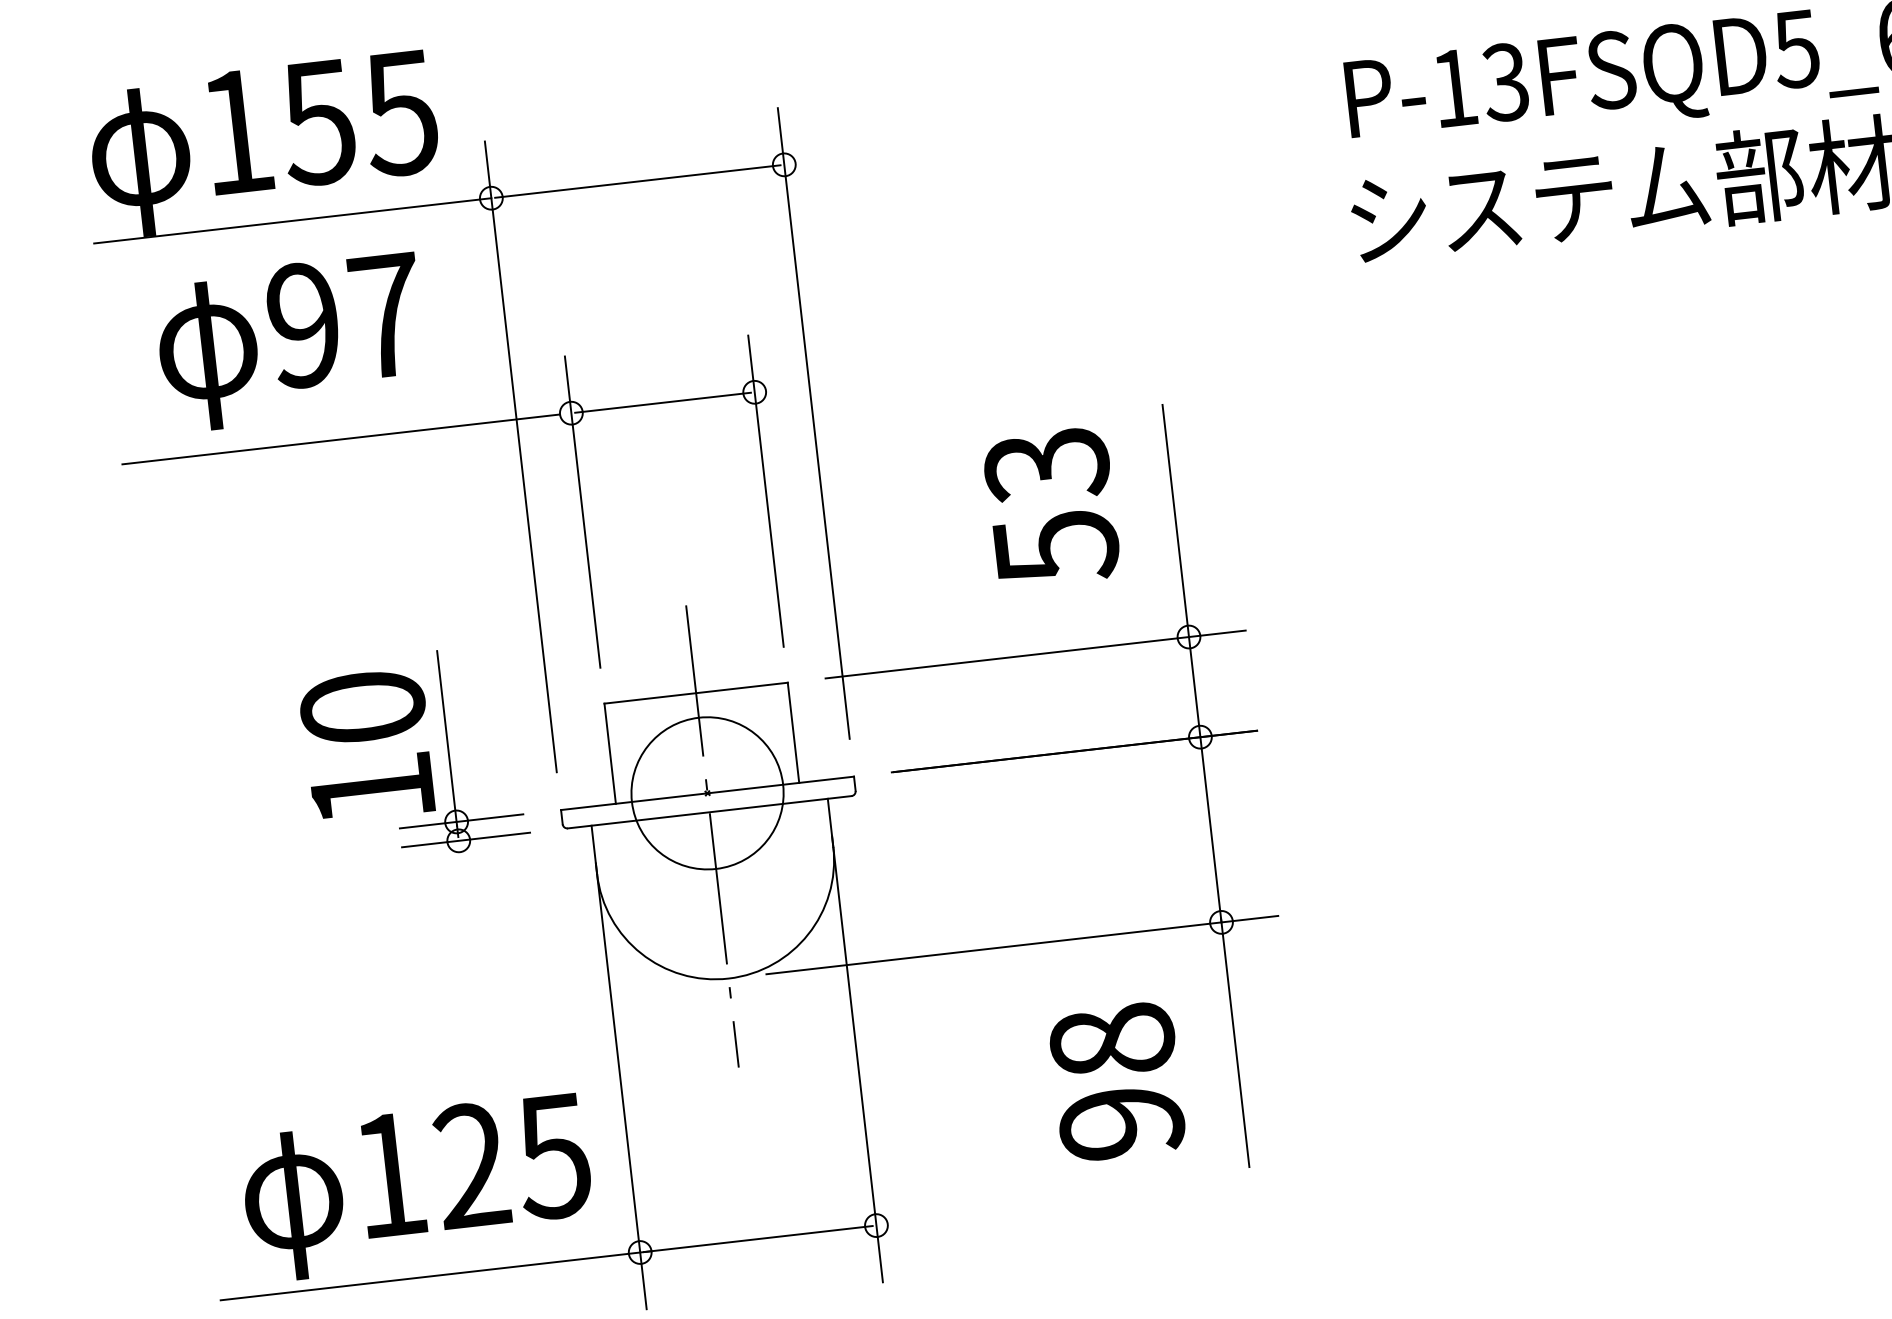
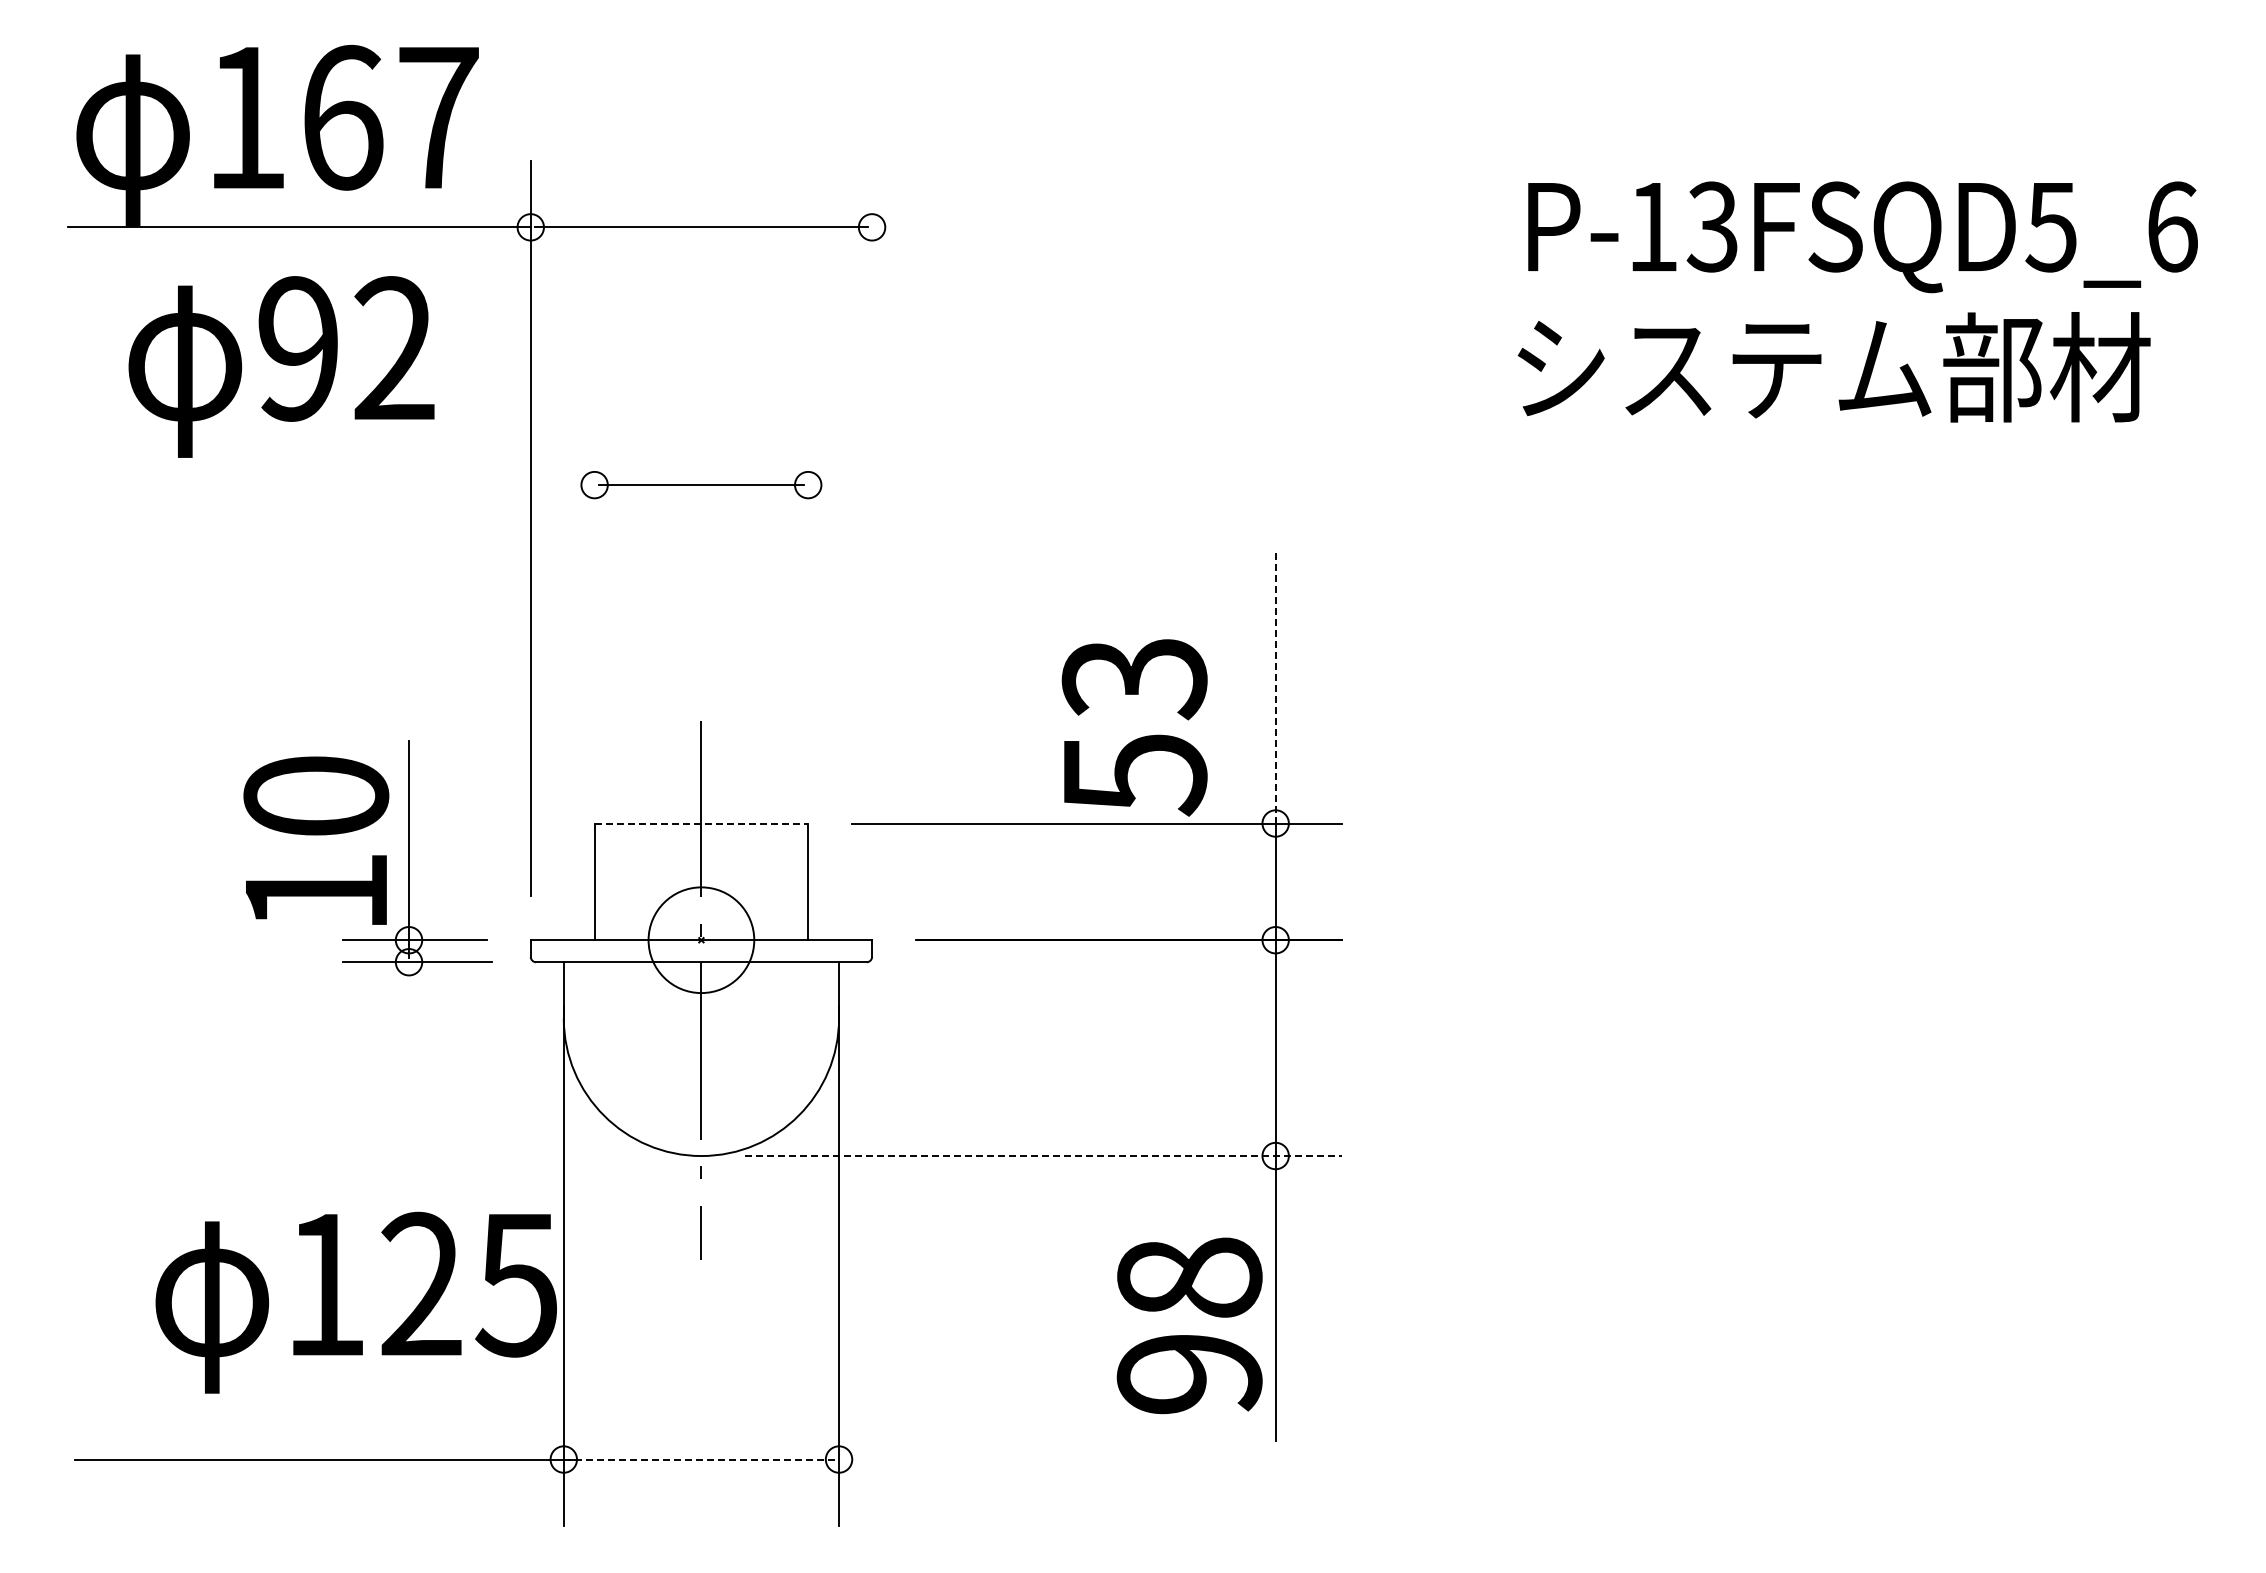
text: (358, 117) -> (388, 117), 155 -> 167
text: (386, 314) -> (394, 347), 97 -> 92
line: (814, 423) -> (872, 528), removed
line: (341, 439) -> (326, 485), removed
line: (766, 491) -> (808, 600), removed
text: (1051, 507) -> (1134, 727), moved
line: (582, 512) -> (594, 600), removed
line: (1175, 520) -> (1275, 687), solid -> dashed
line: (696, 693) -> (701, 823), solid -> dashed
circle: (707, 793) -> (701, 940), size x0.6
line: (1023, 945) -> (1044, 1156), solid -> dashed
text: (1116, 1081) -> (1189, 1325), moved
text: (416, 1187) -> (355, 1302), moved
line: (757, 1239) -> (700, 1459), solid -> dashed

